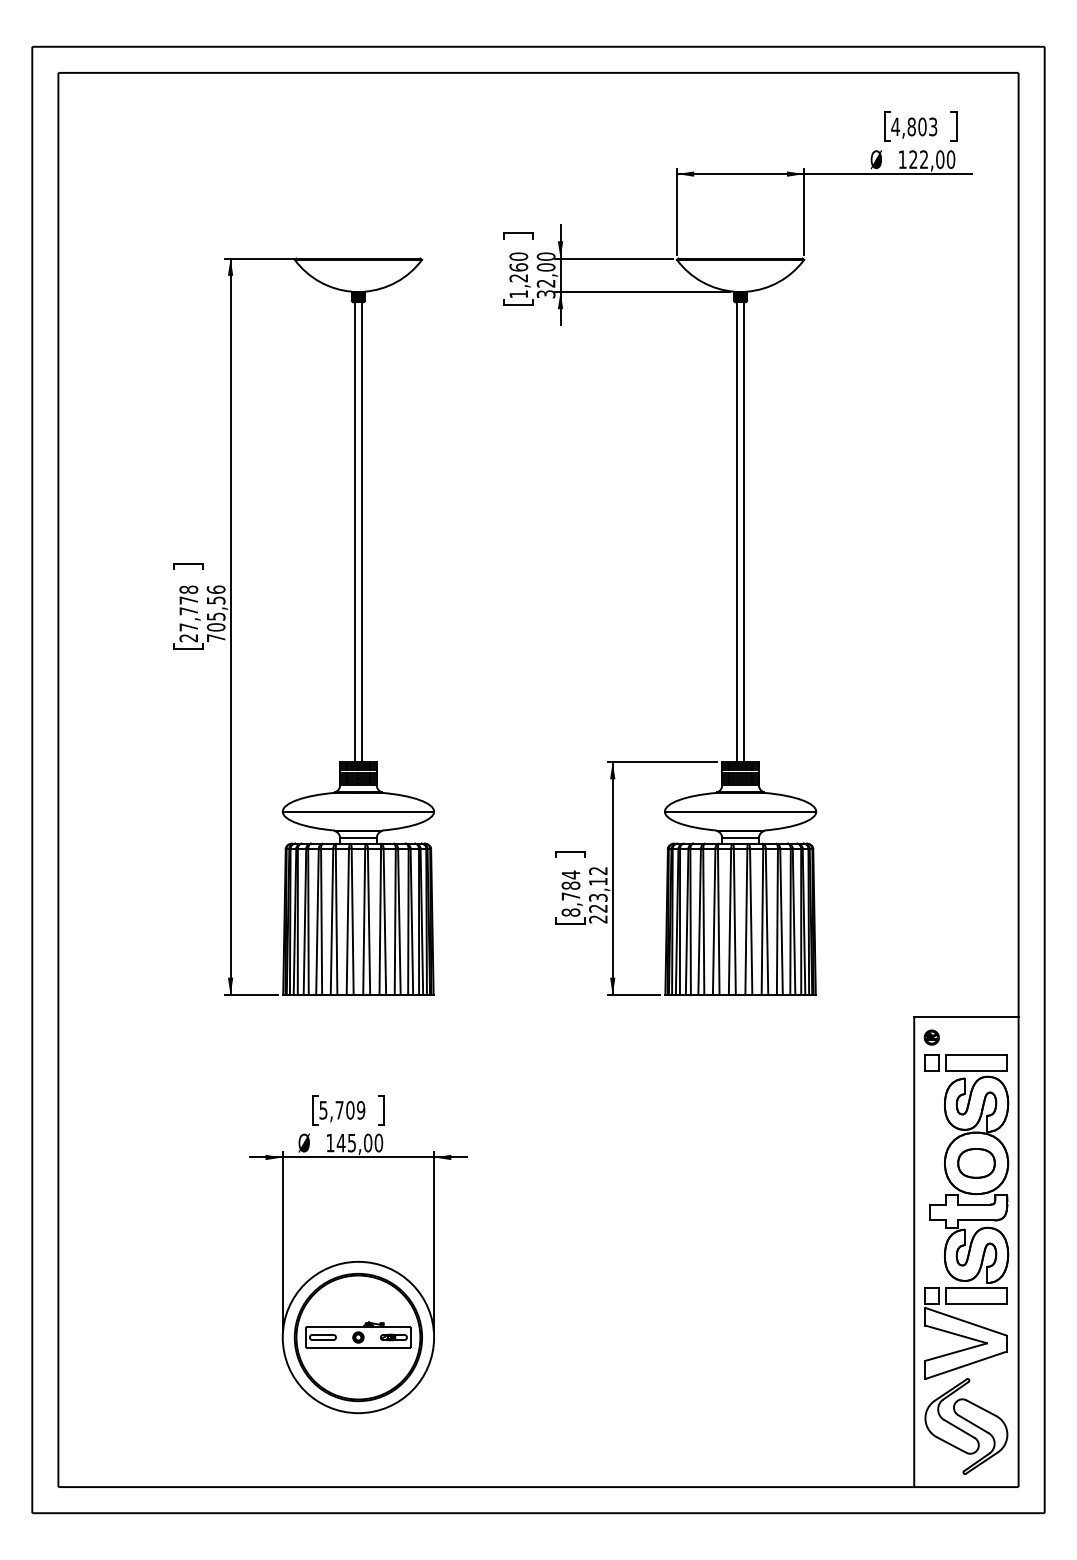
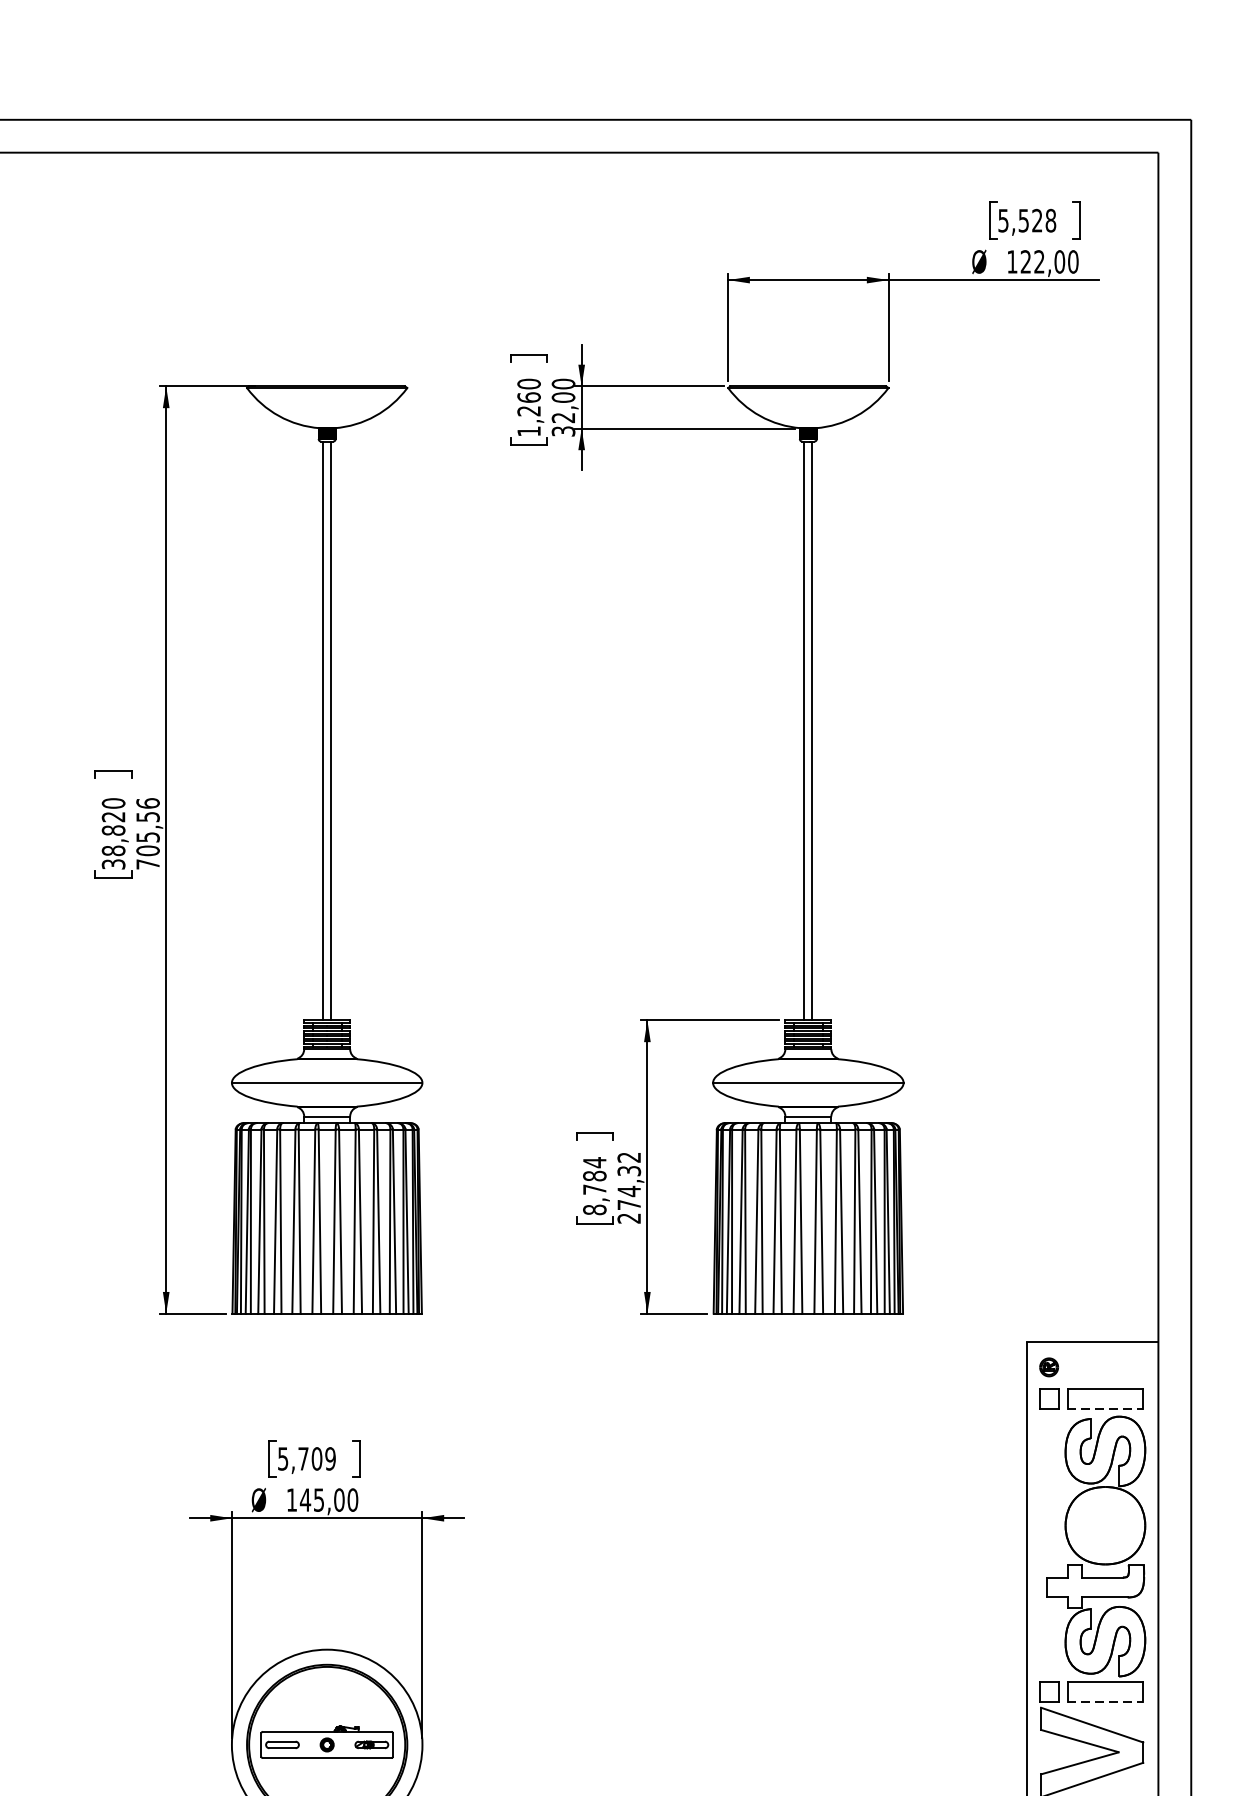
text: (914, 126) -> (1027, 220), 4,803 -> 5,528
text: (188, 613) -> (113, 833), 27,778 -> 38,820
text: (598, 894) -> (629, 1187), 223,12 -> 274,32
line: (977, 1070) -> (1106, 1408), solid -> dashed
part: (976, 1163) -> (1105, 1525), removed
line: (977, 1303) -> (1106, 1702), solid -> dashed

